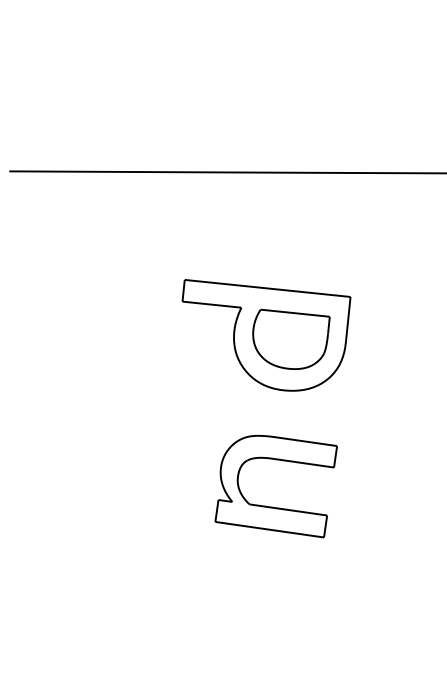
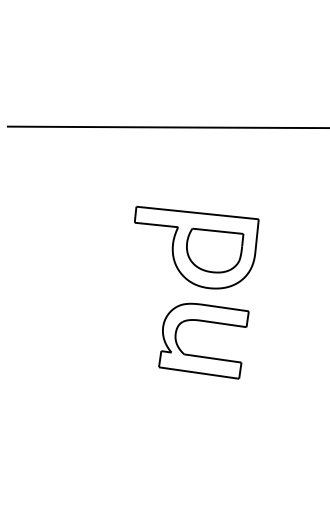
part: (271, 505) -> (200, 355), moved

